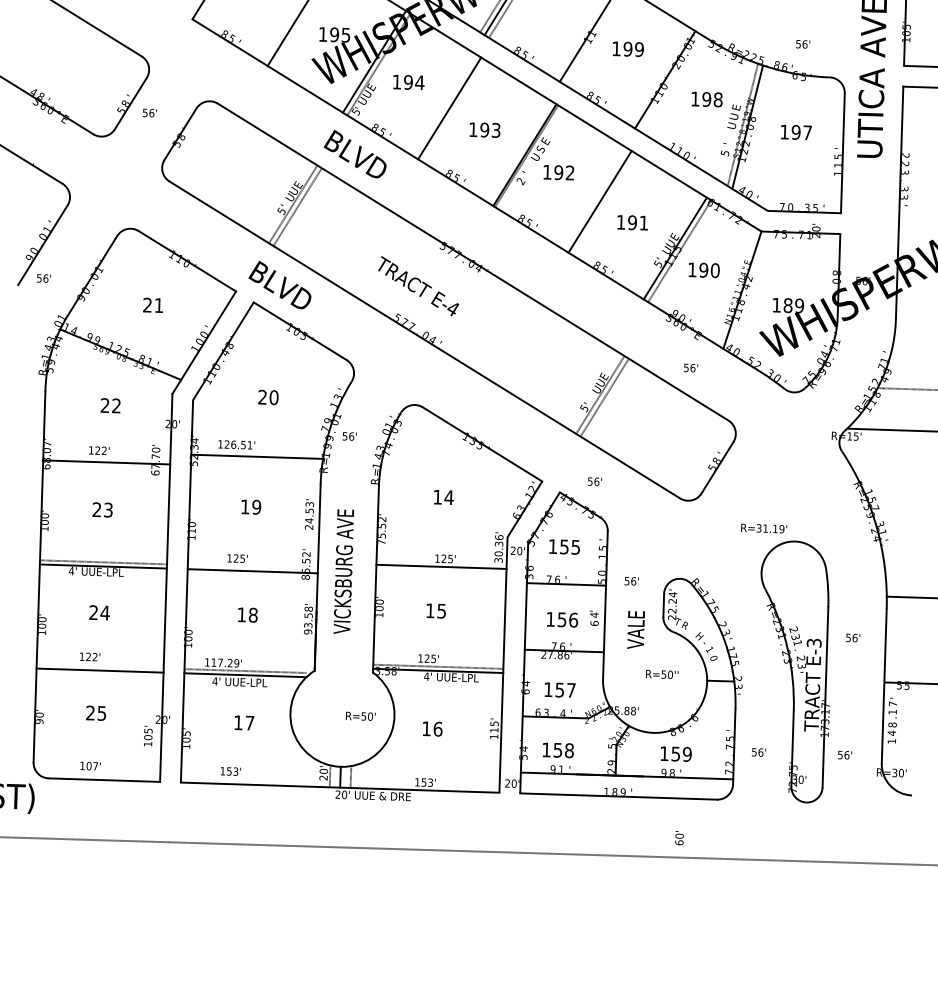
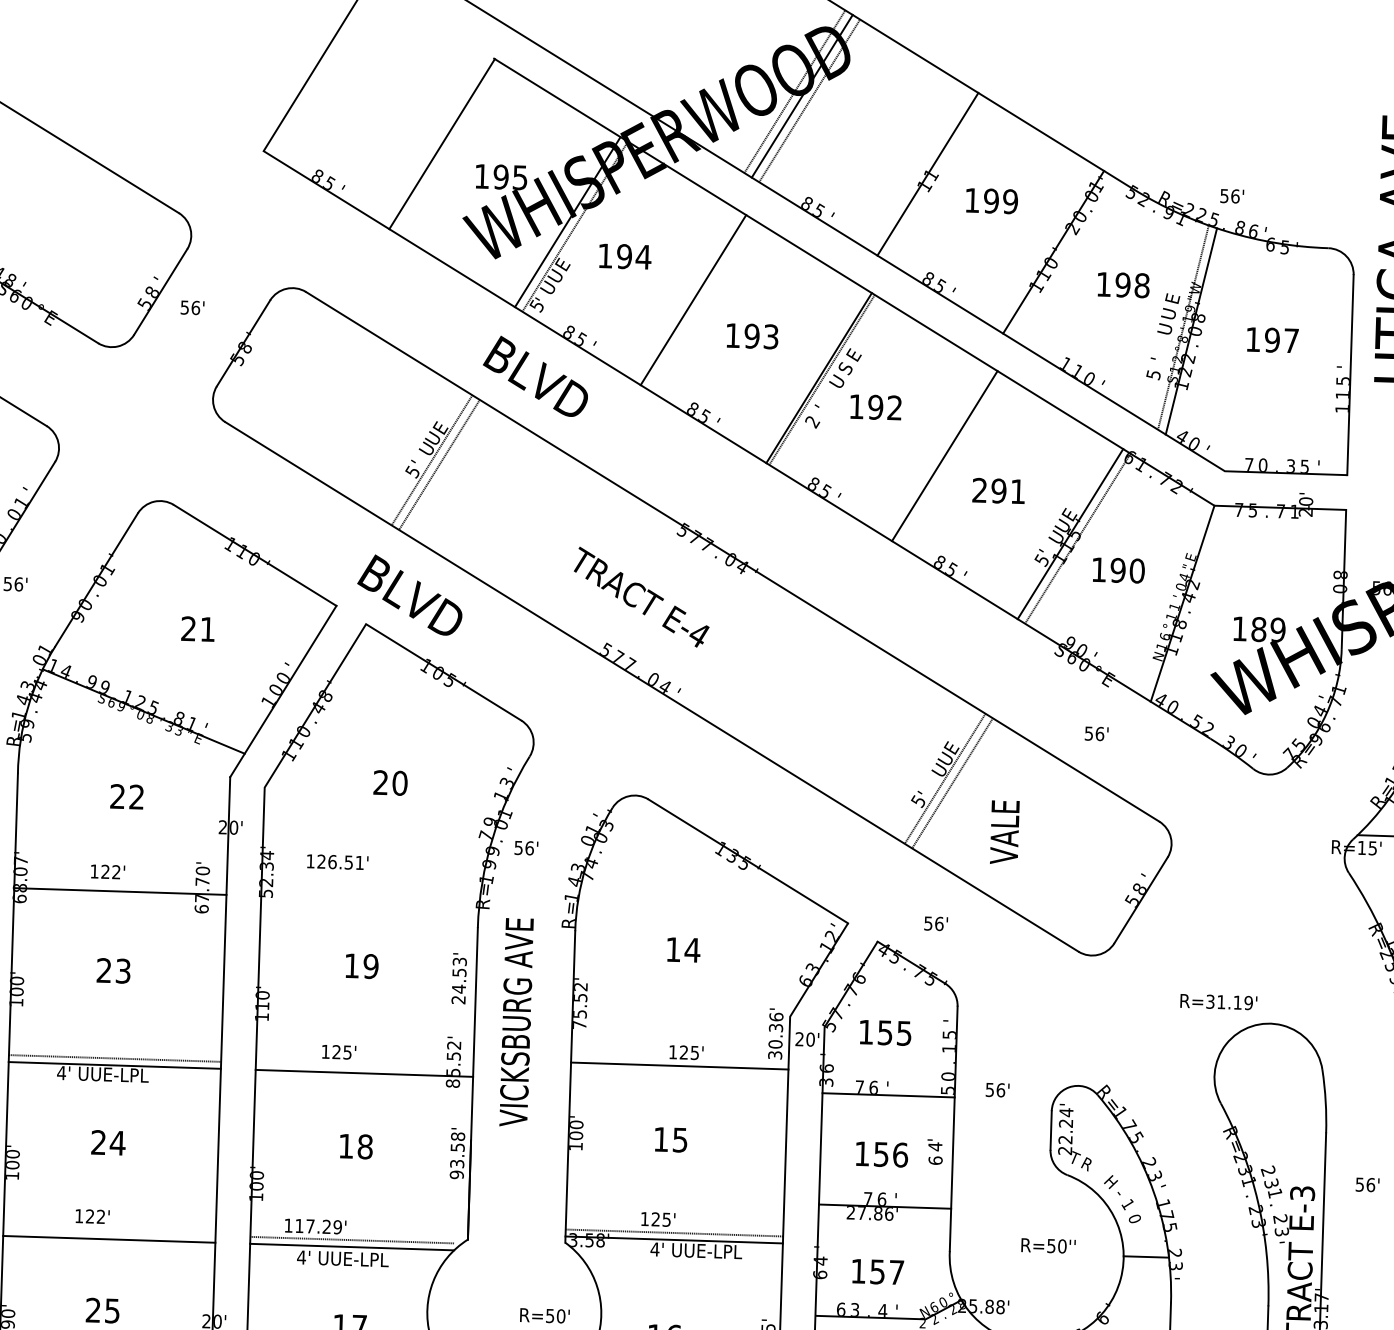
text: (803, 44) -> (1232, 196), moved
text: (620, 221) -> (978, 488), 191 -> 291
line: (257, 456) -> (372, 881), removed
text: (343, 571) -> (516, 1021), moved
text: (635, 629) -> (1003, 831), moved

